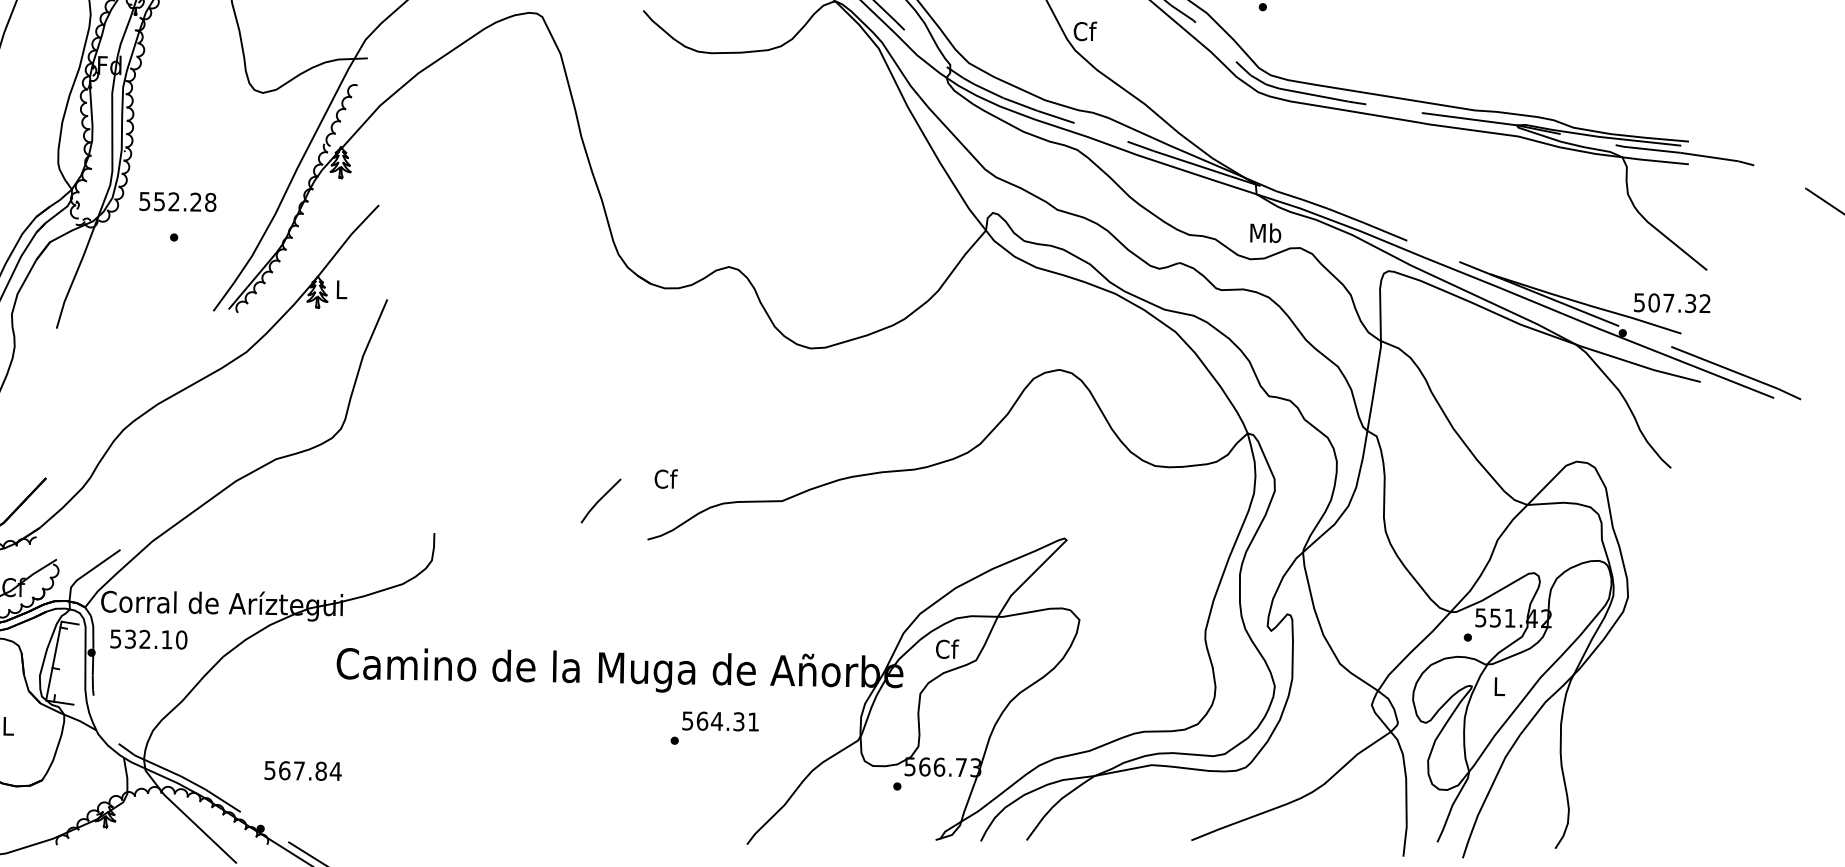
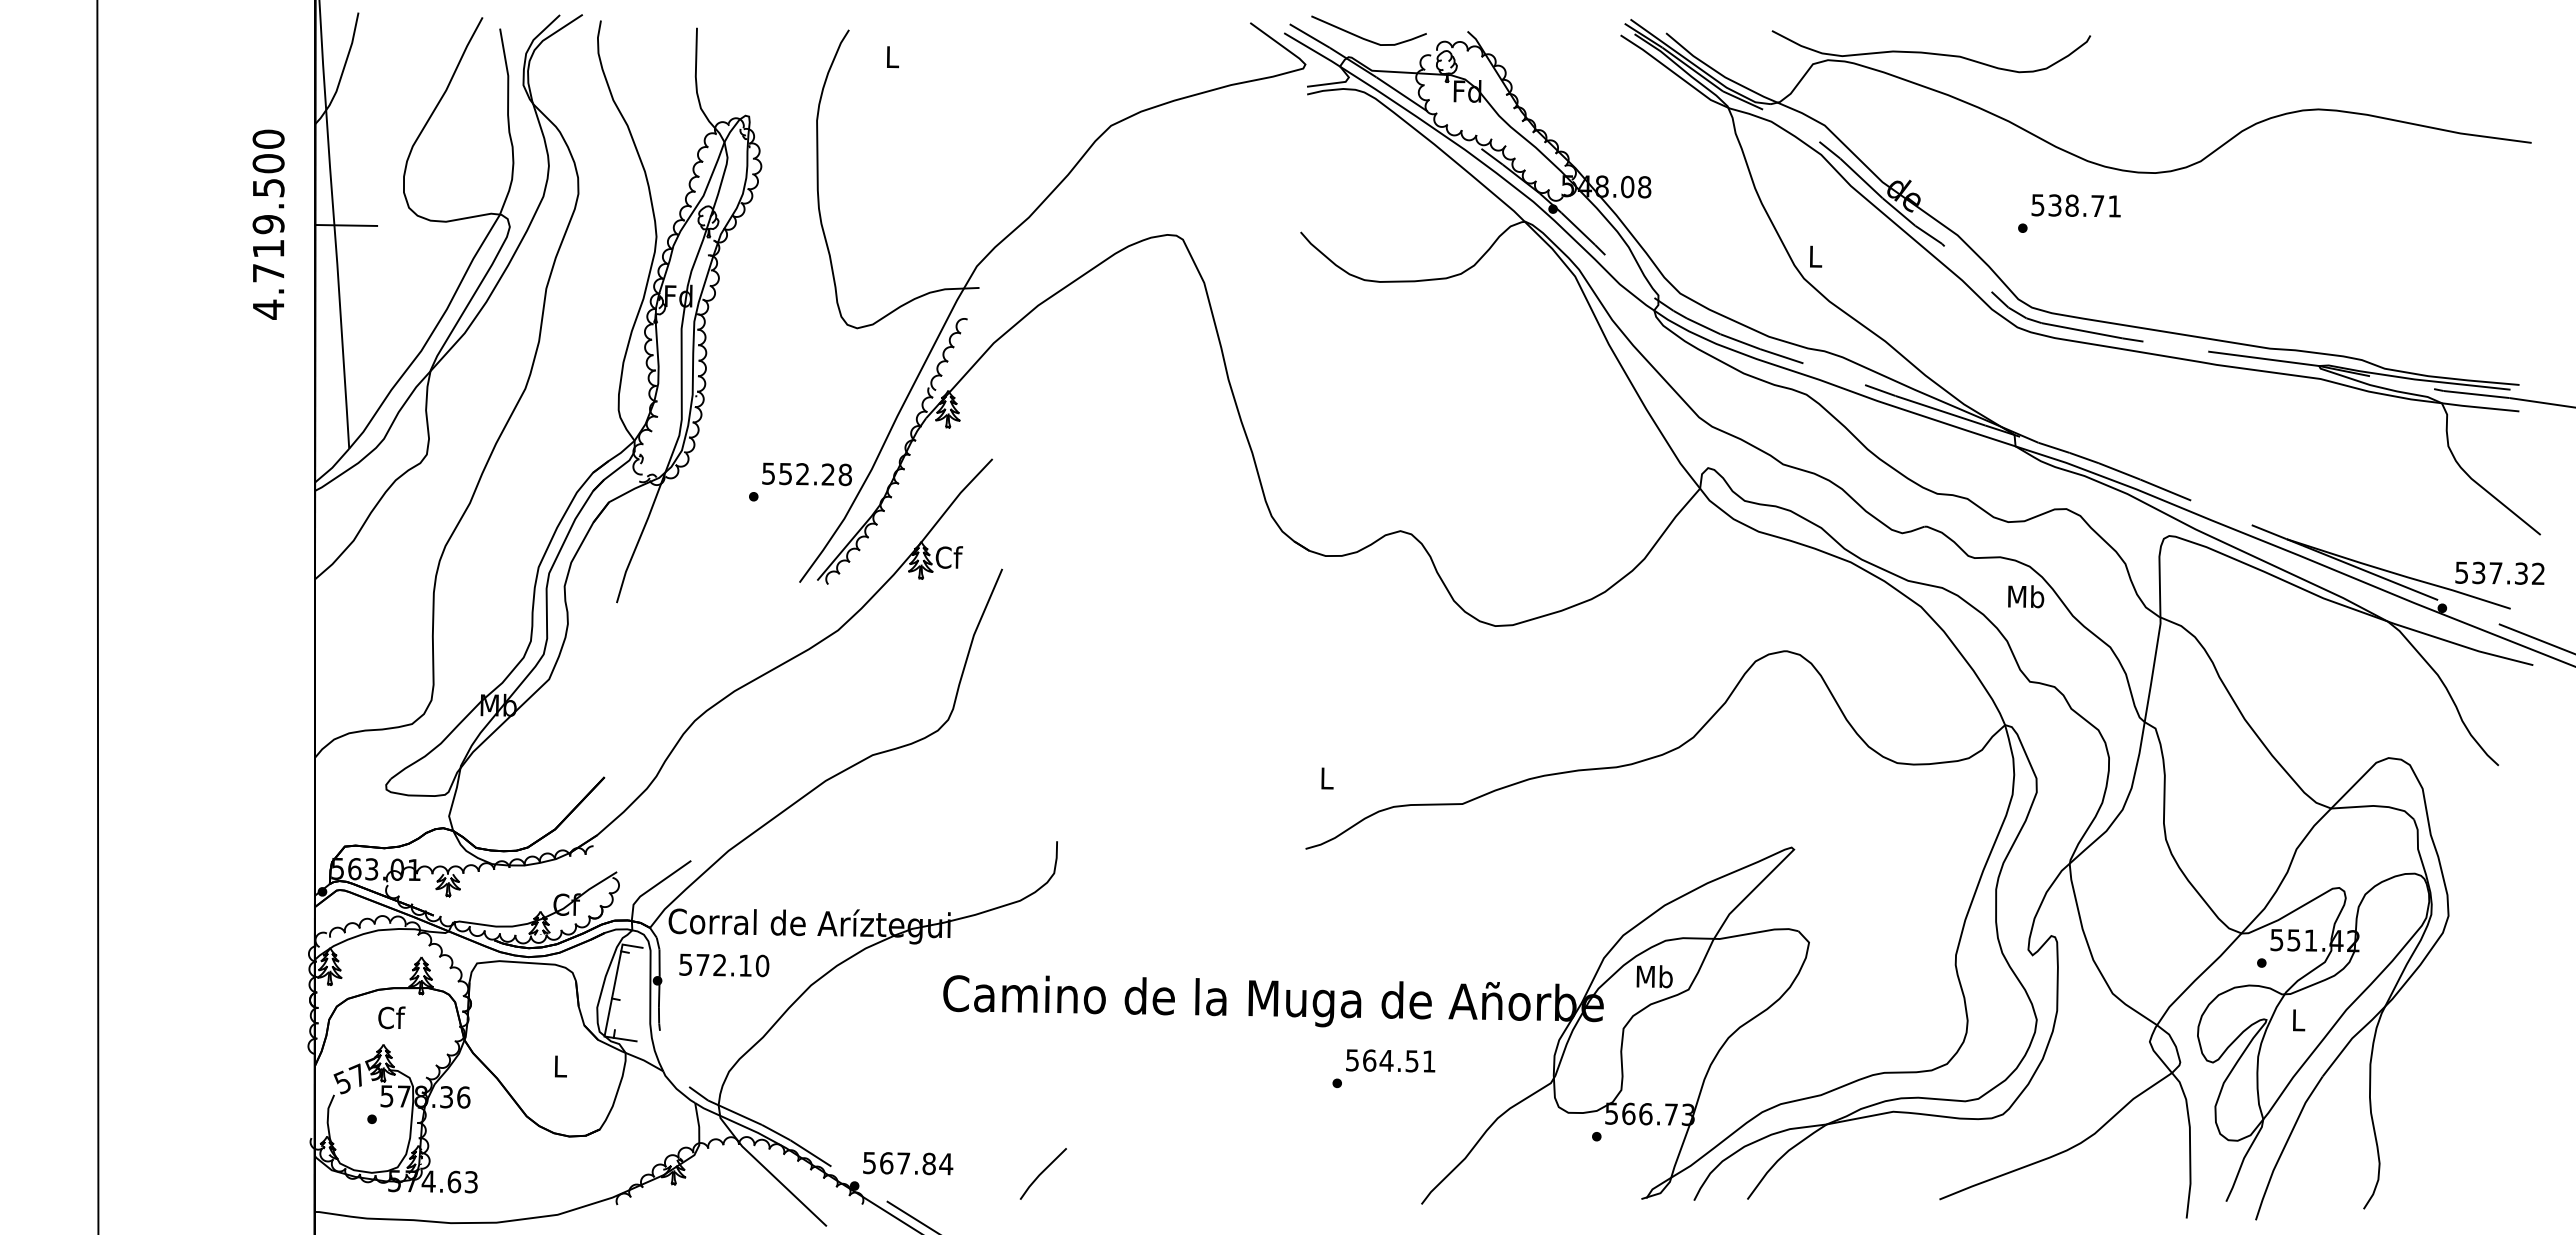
text: (1085, 31) -> (1815, 256), Cf -> L
text: (177, 202) -> (806, 474), moved
text: (1266, 233) -> (2026, 596), moved
text: (342, 289) -> (949, 557), L -> Cf
text: (1653, 302) -> (2478, 572), 507.32 -> 537.32
text: (666, 479) -> (1327, 778), Cf -> L
line: (600, 500) -> (1042, 1173), moved
text: (130, 638) -> (702, 964), 532.10 -> 572.10
text: (946, 649) -> (1654, 976), Cf -> Mb
text: (739, 721) -> (1412, 1060), 564.31 -> 564.51
text: (303, 770) -> (908, 1163), moved

